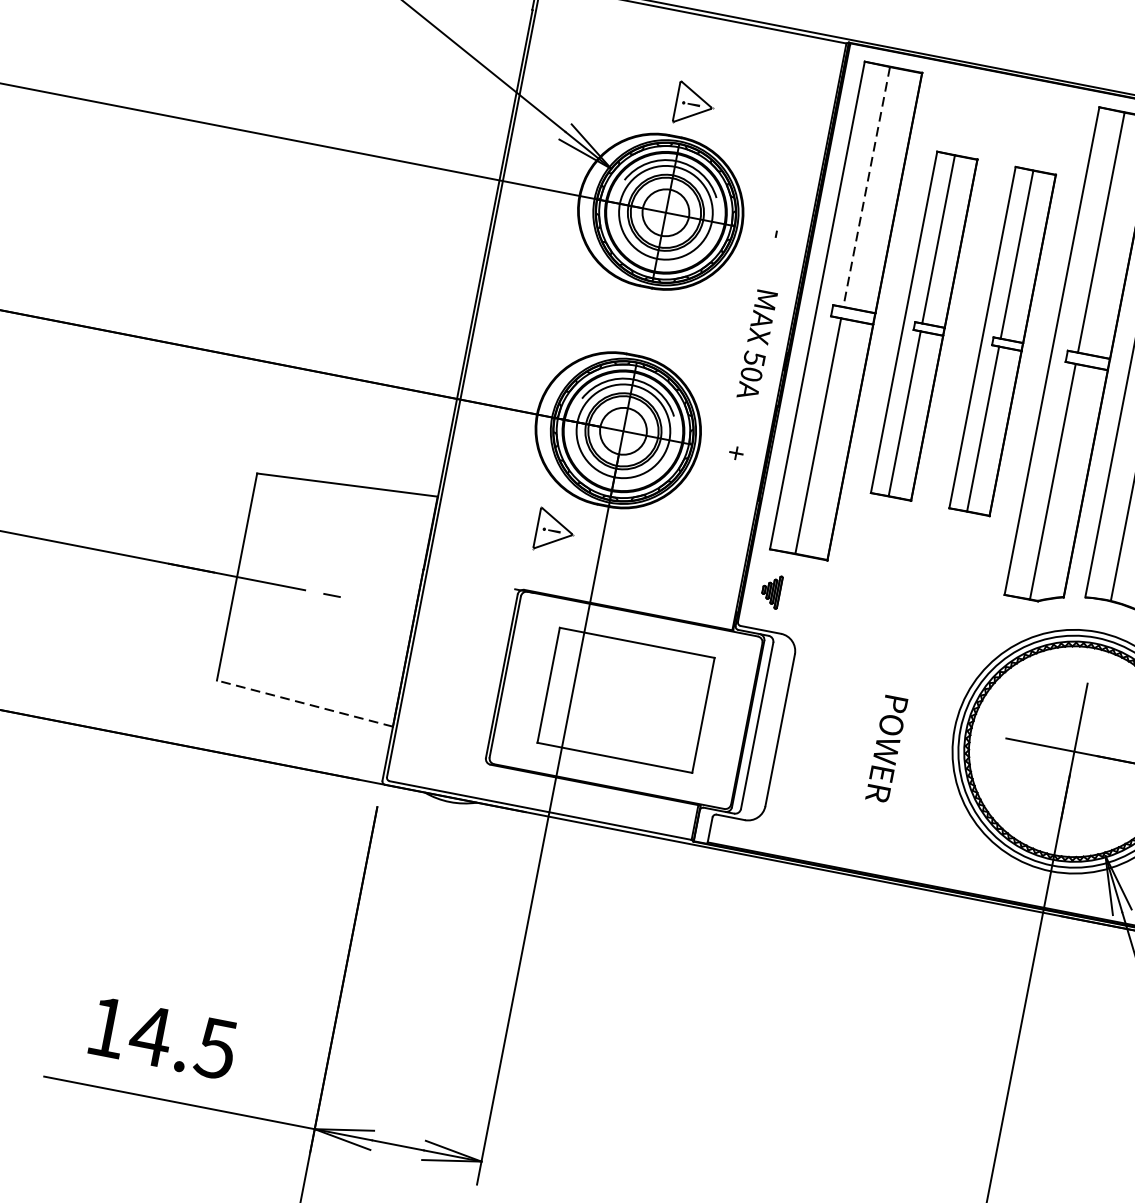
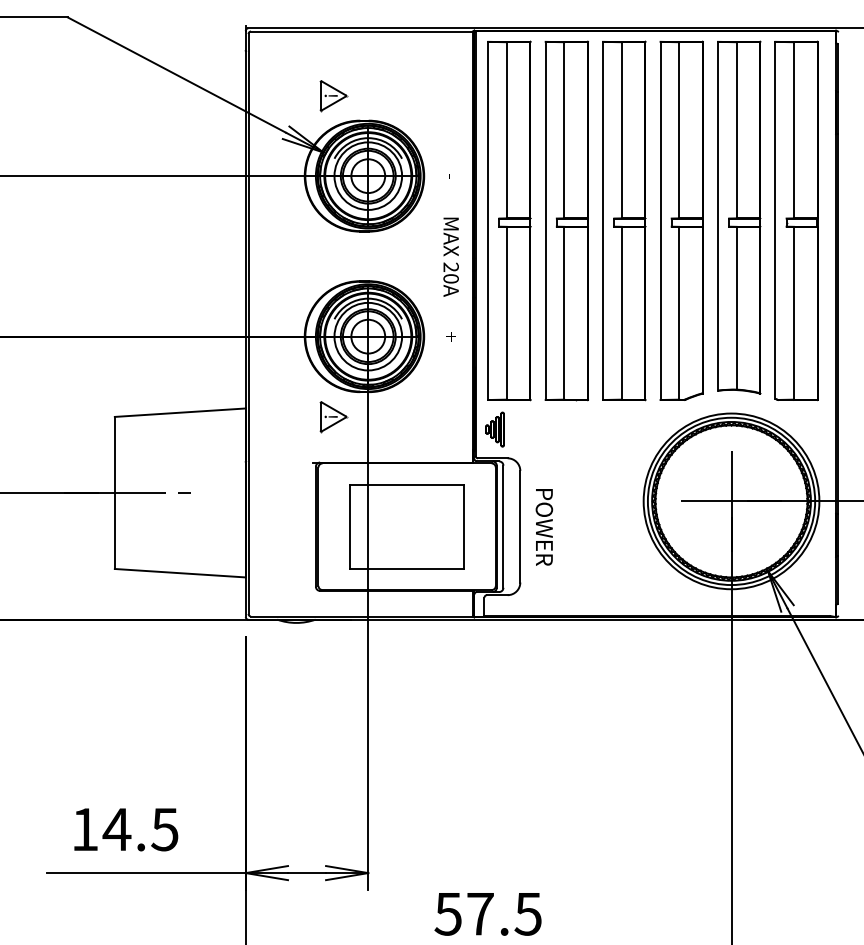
part: (694, 105) -> (333, 96), moved
line: (866, 187) -> (506, 130), dashed -> solid
part: (924, 325) -> (566, 220), size x1.43
part: (1003, 340) -> (624, 220), size x1.43
text: (753, 357) -> (450, 266), 50A -> 20A
part: (770, 591) -> (494, 429), size x1.43
line: (305, 704) -> (180, 573), dashed -> solid
text: (886, 749) -> (544, 527), moved

